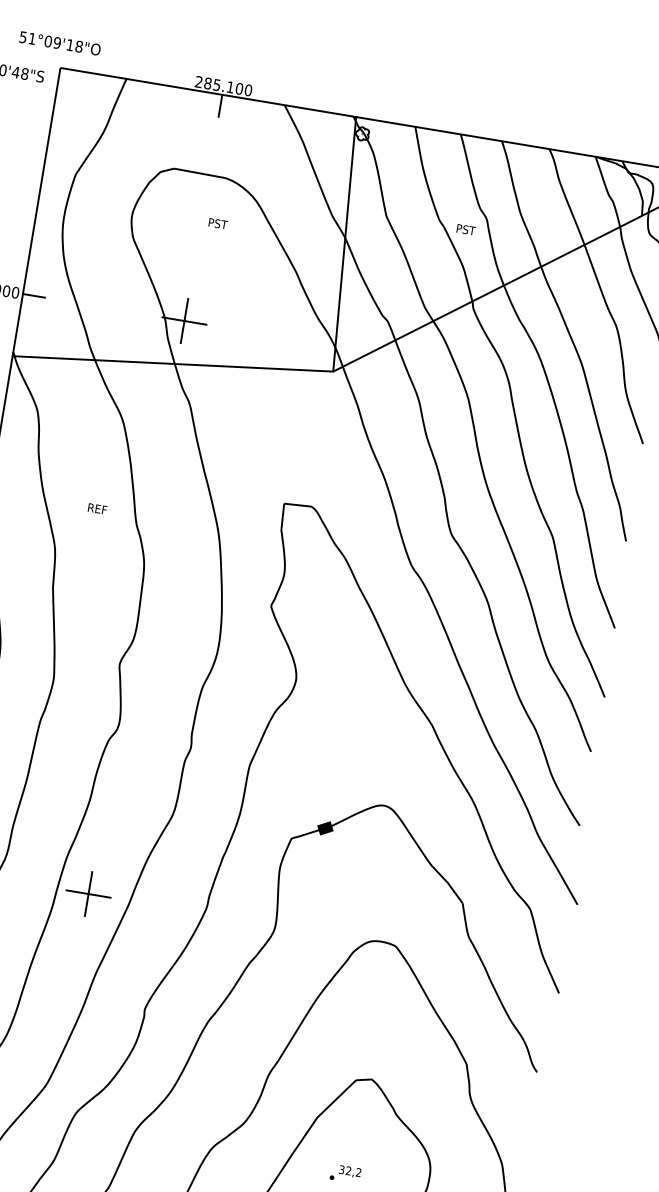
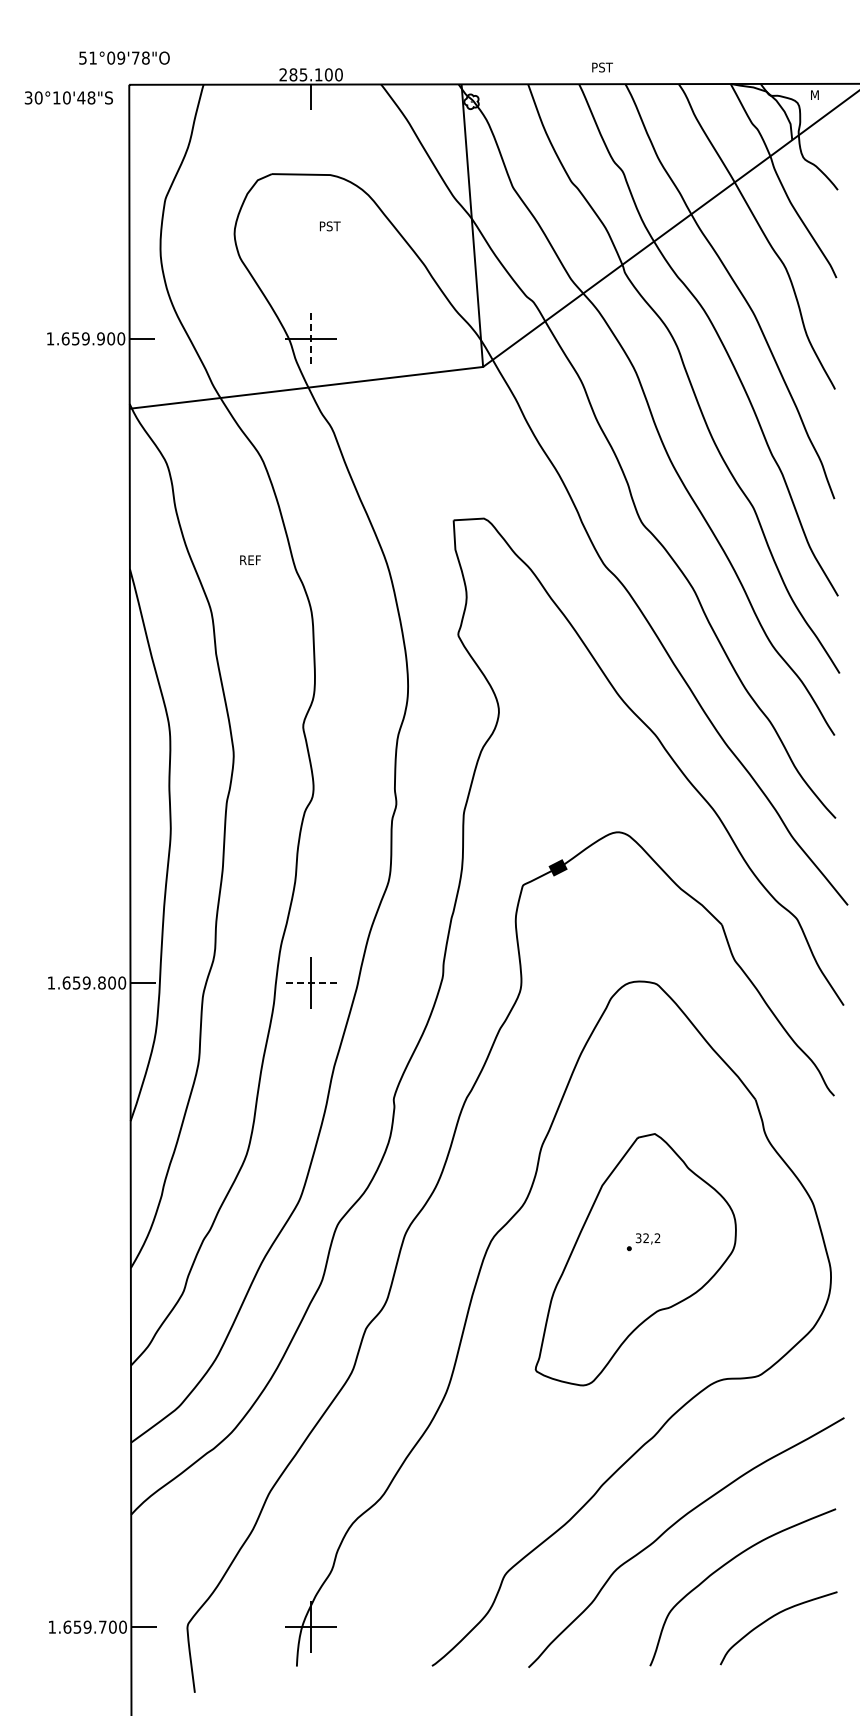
text: (70, 44) -> (135, 57), 51°09'18"O -> 51°09'78"O
text: (466, 229) -> (602, 67), moved
line: (184, 320) -> (311, 338), solid -> dashed
line: (88, 894) -> (311, 983), solid -> dashed

